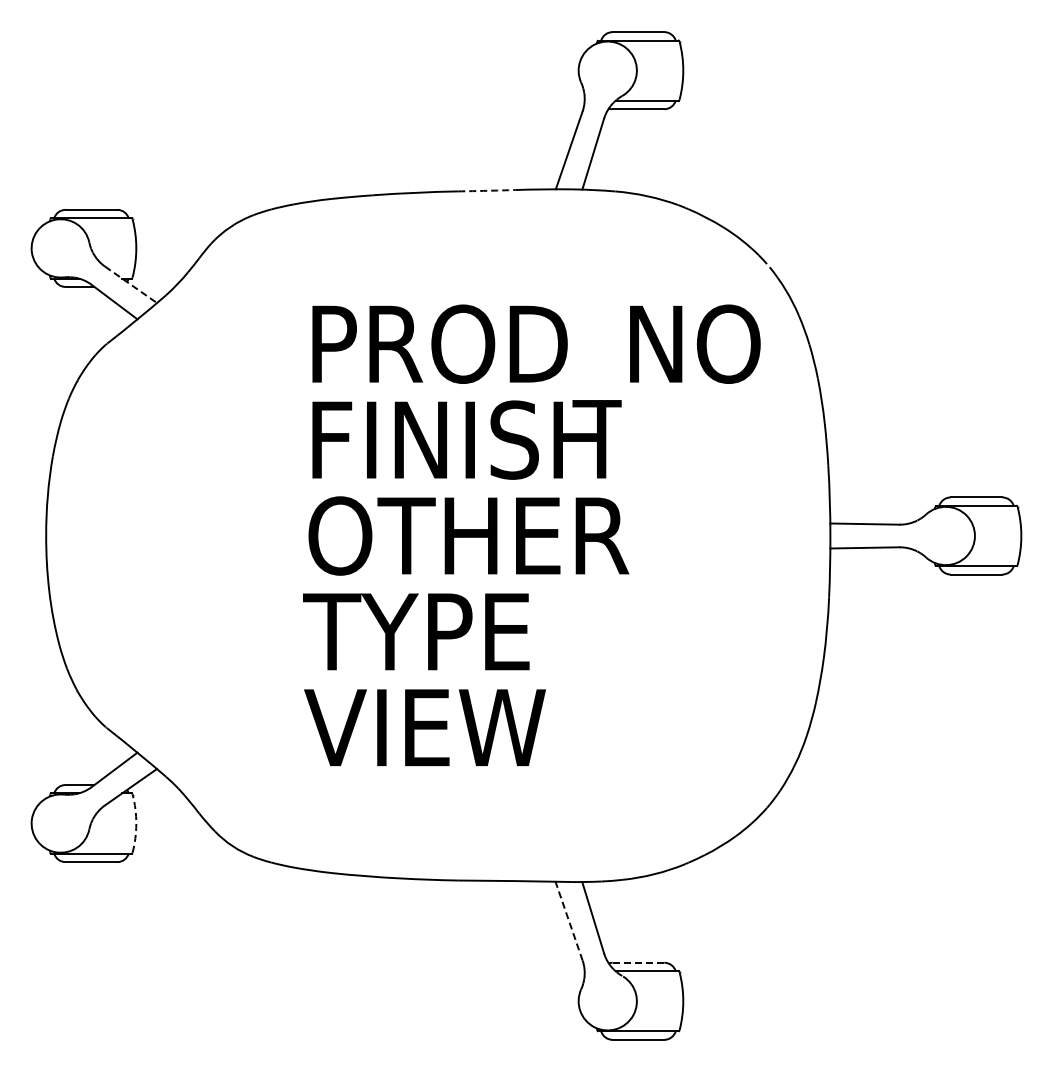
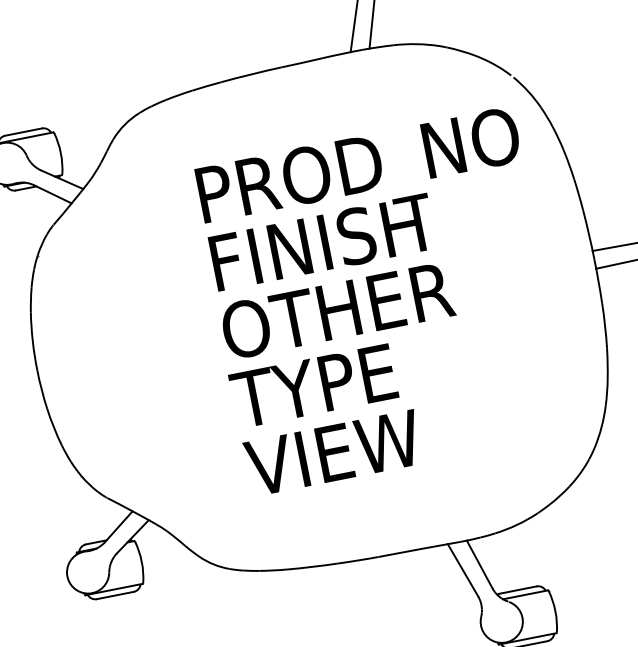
arc: (486, 190) -> (301, 62), dashed -> solid
line: (131, 284) -> (62, 179), dashed -> solid
arc: (136, 823) -> (141, 561), dashed -> solid
line: (569, 921) -> (463, 570), dashed -> solid
line: (638, 962) -> (518, 589), dashed -> solid

